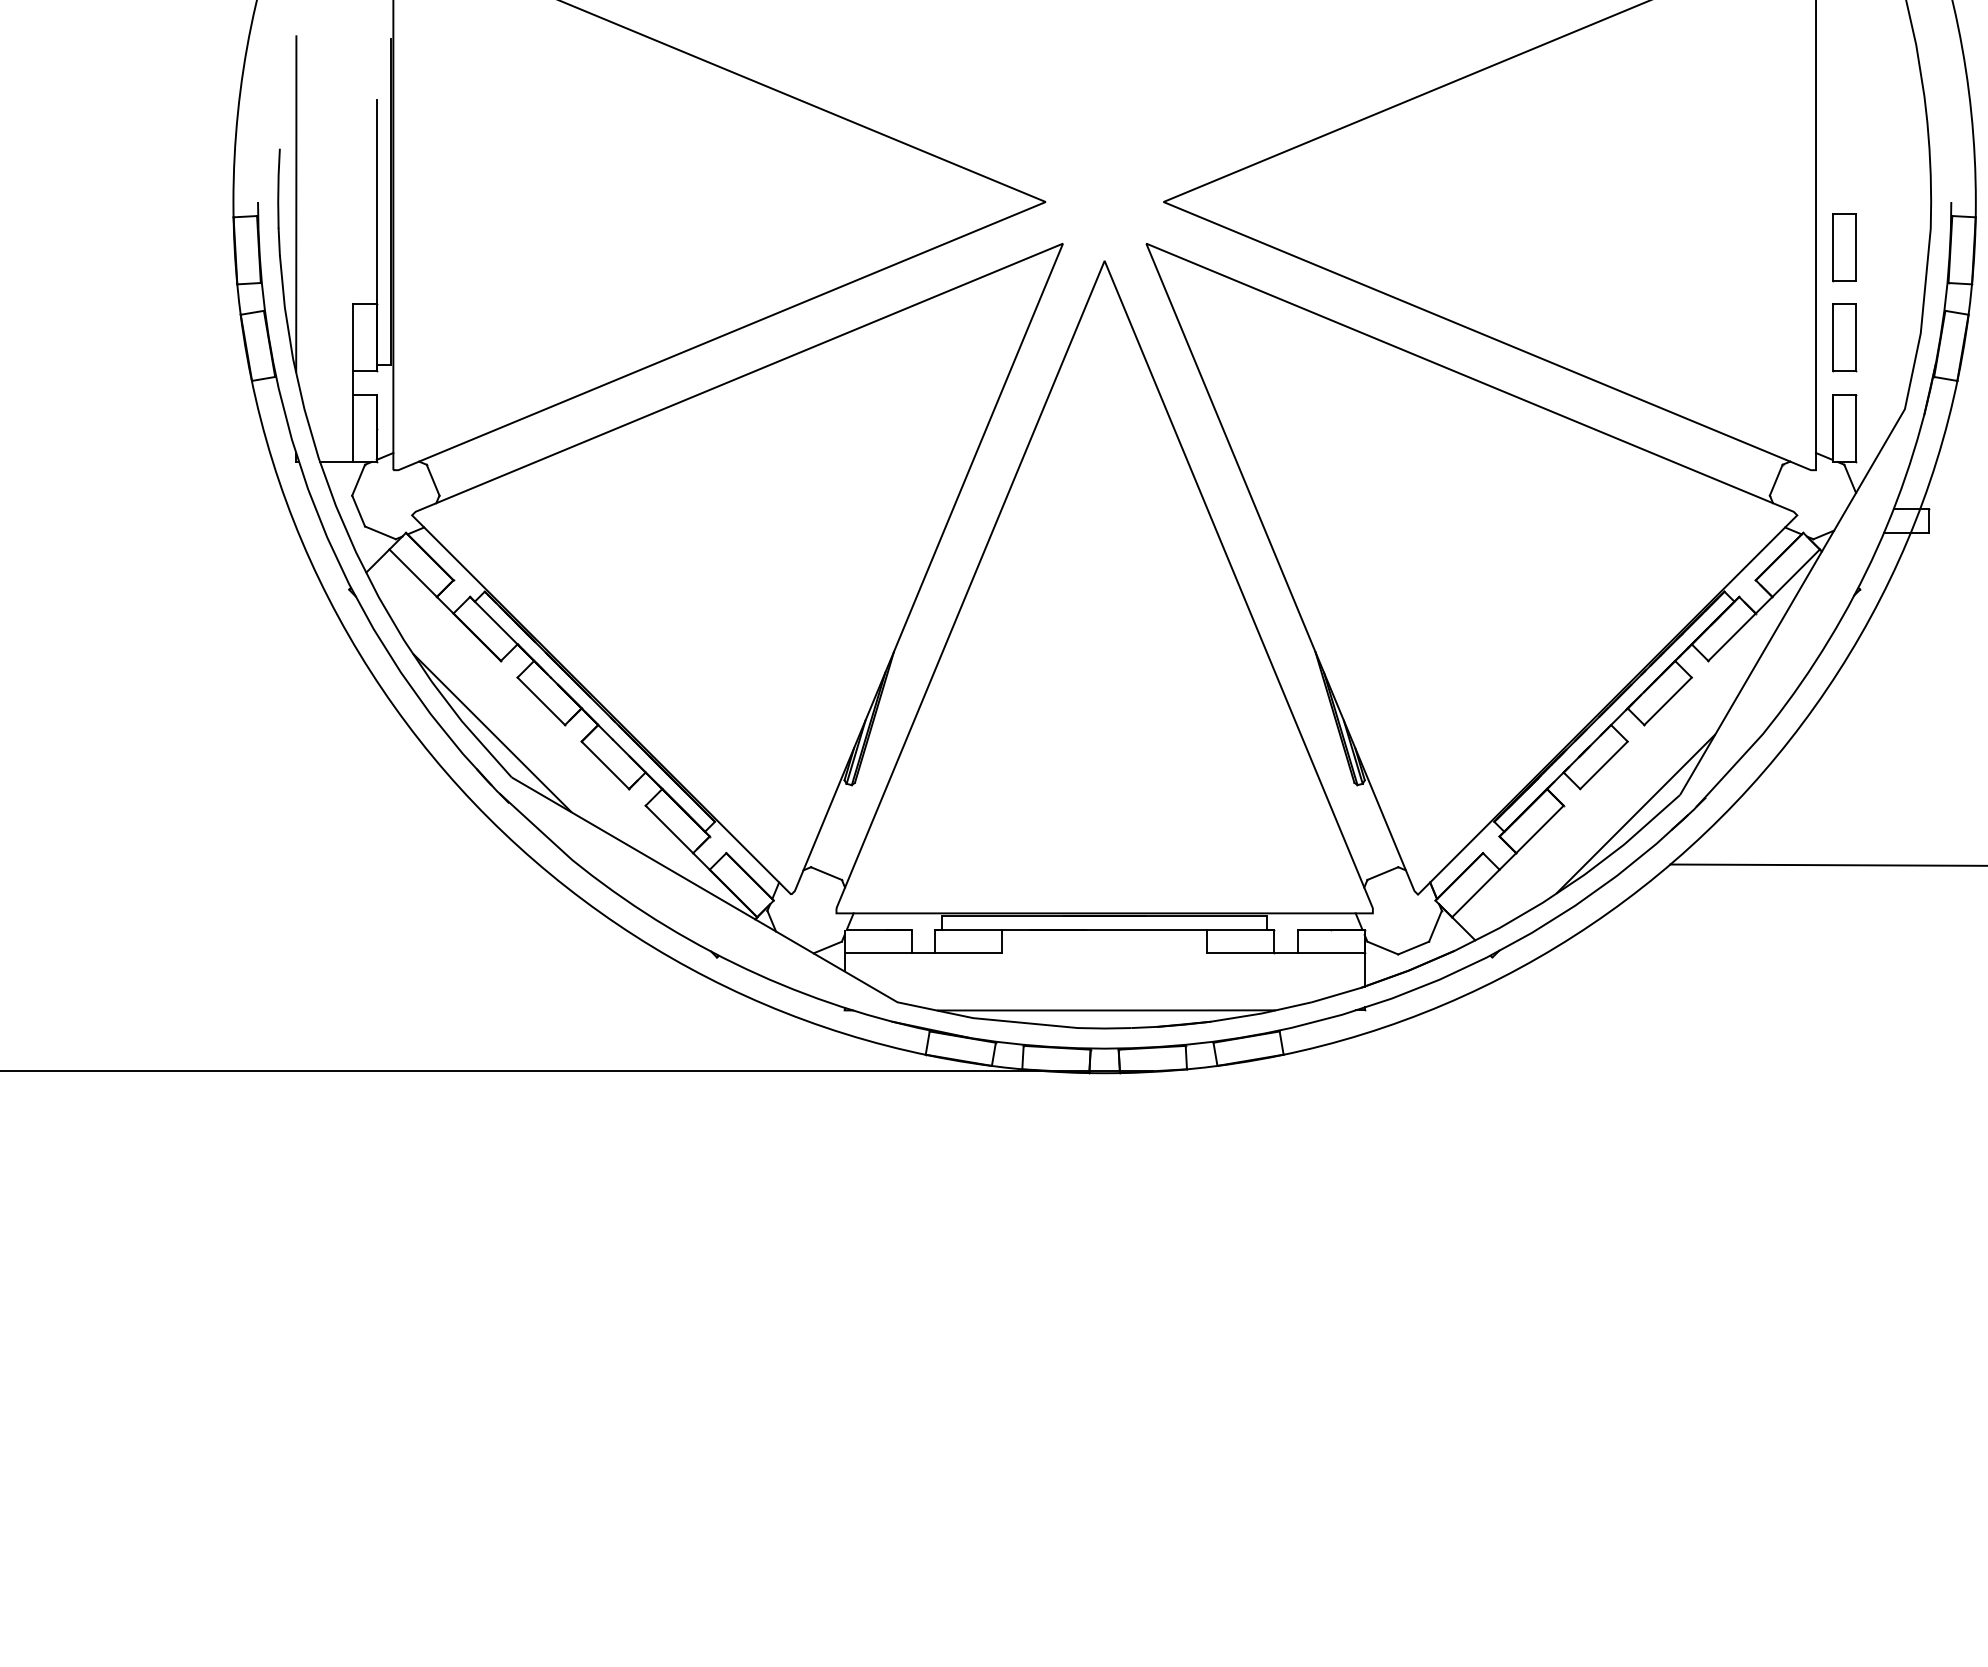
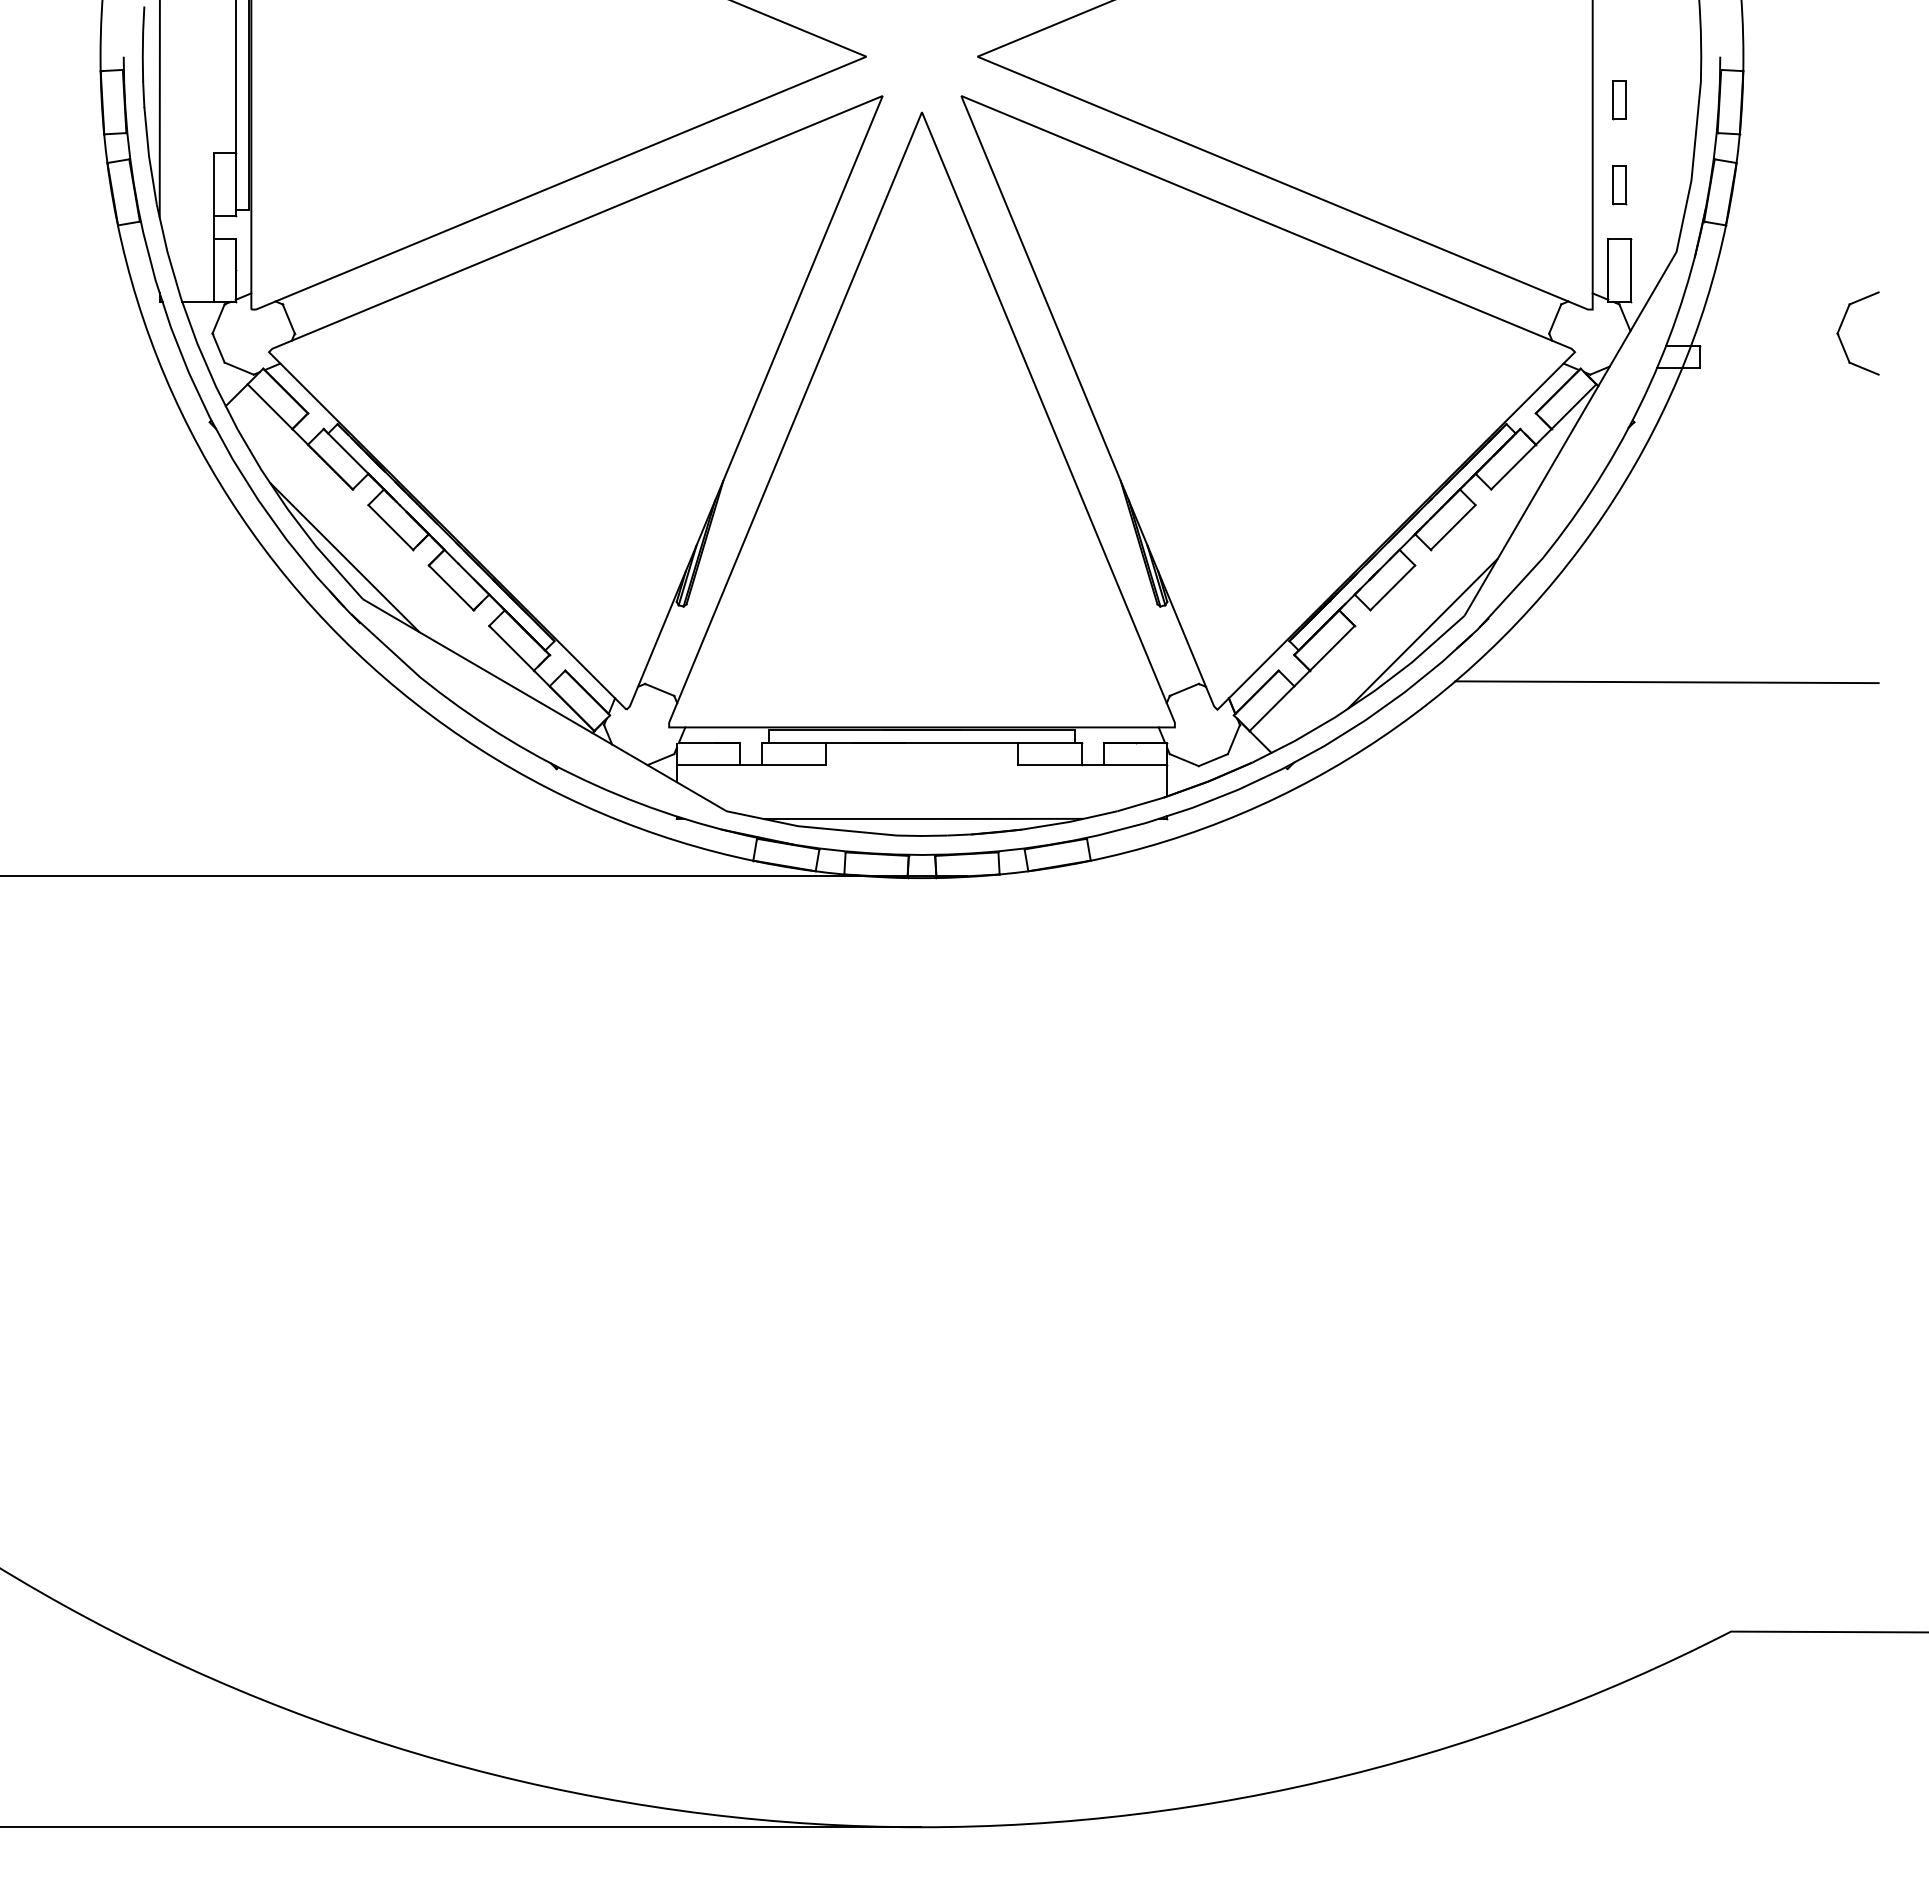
part: (1844, 247) -> (1619, 99), size x0.6
part: (1844, 337) -> (1619, 184), size x0.6

